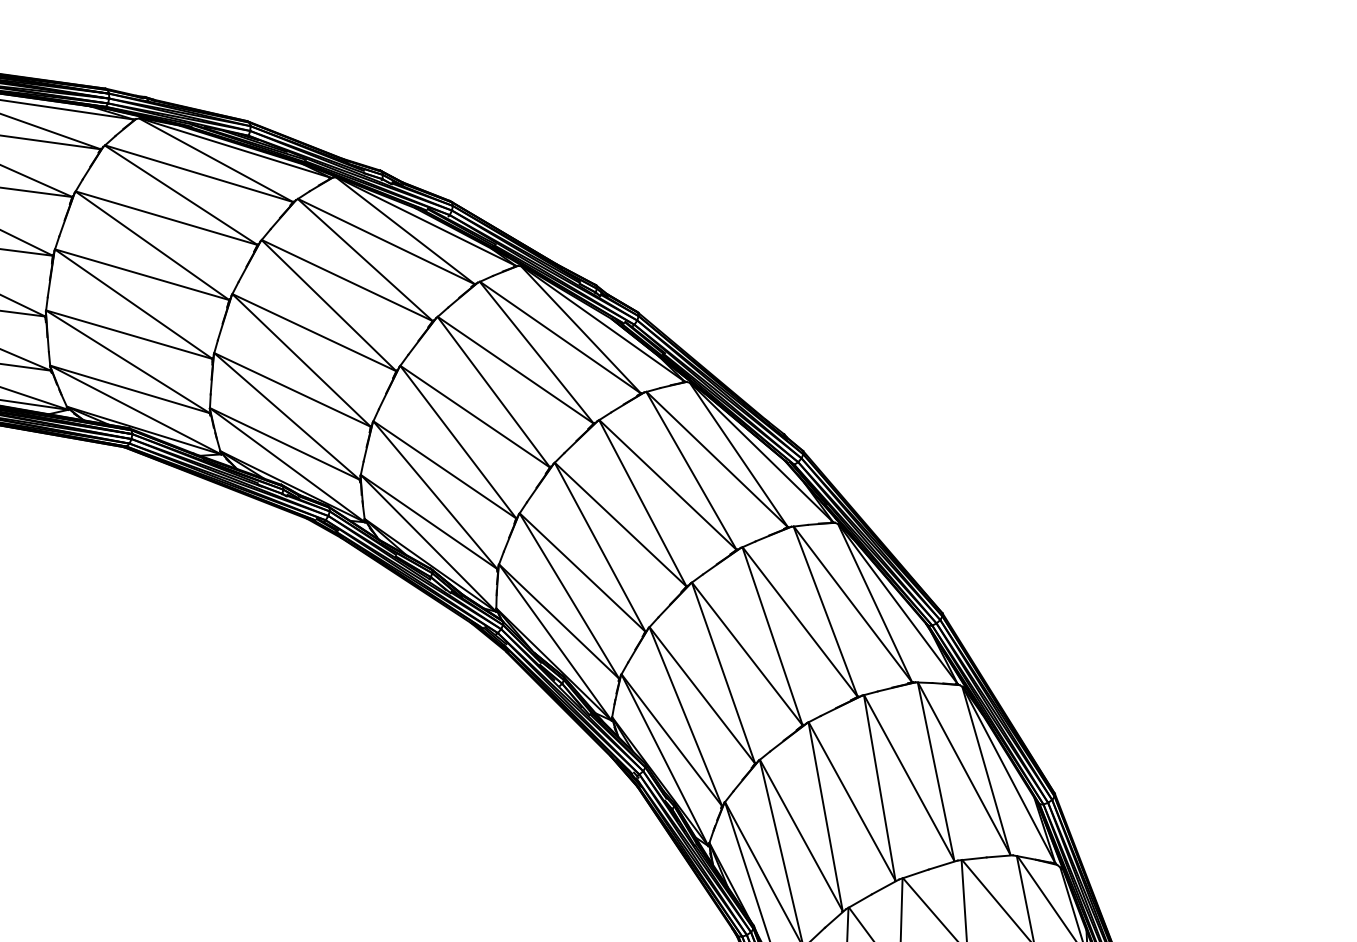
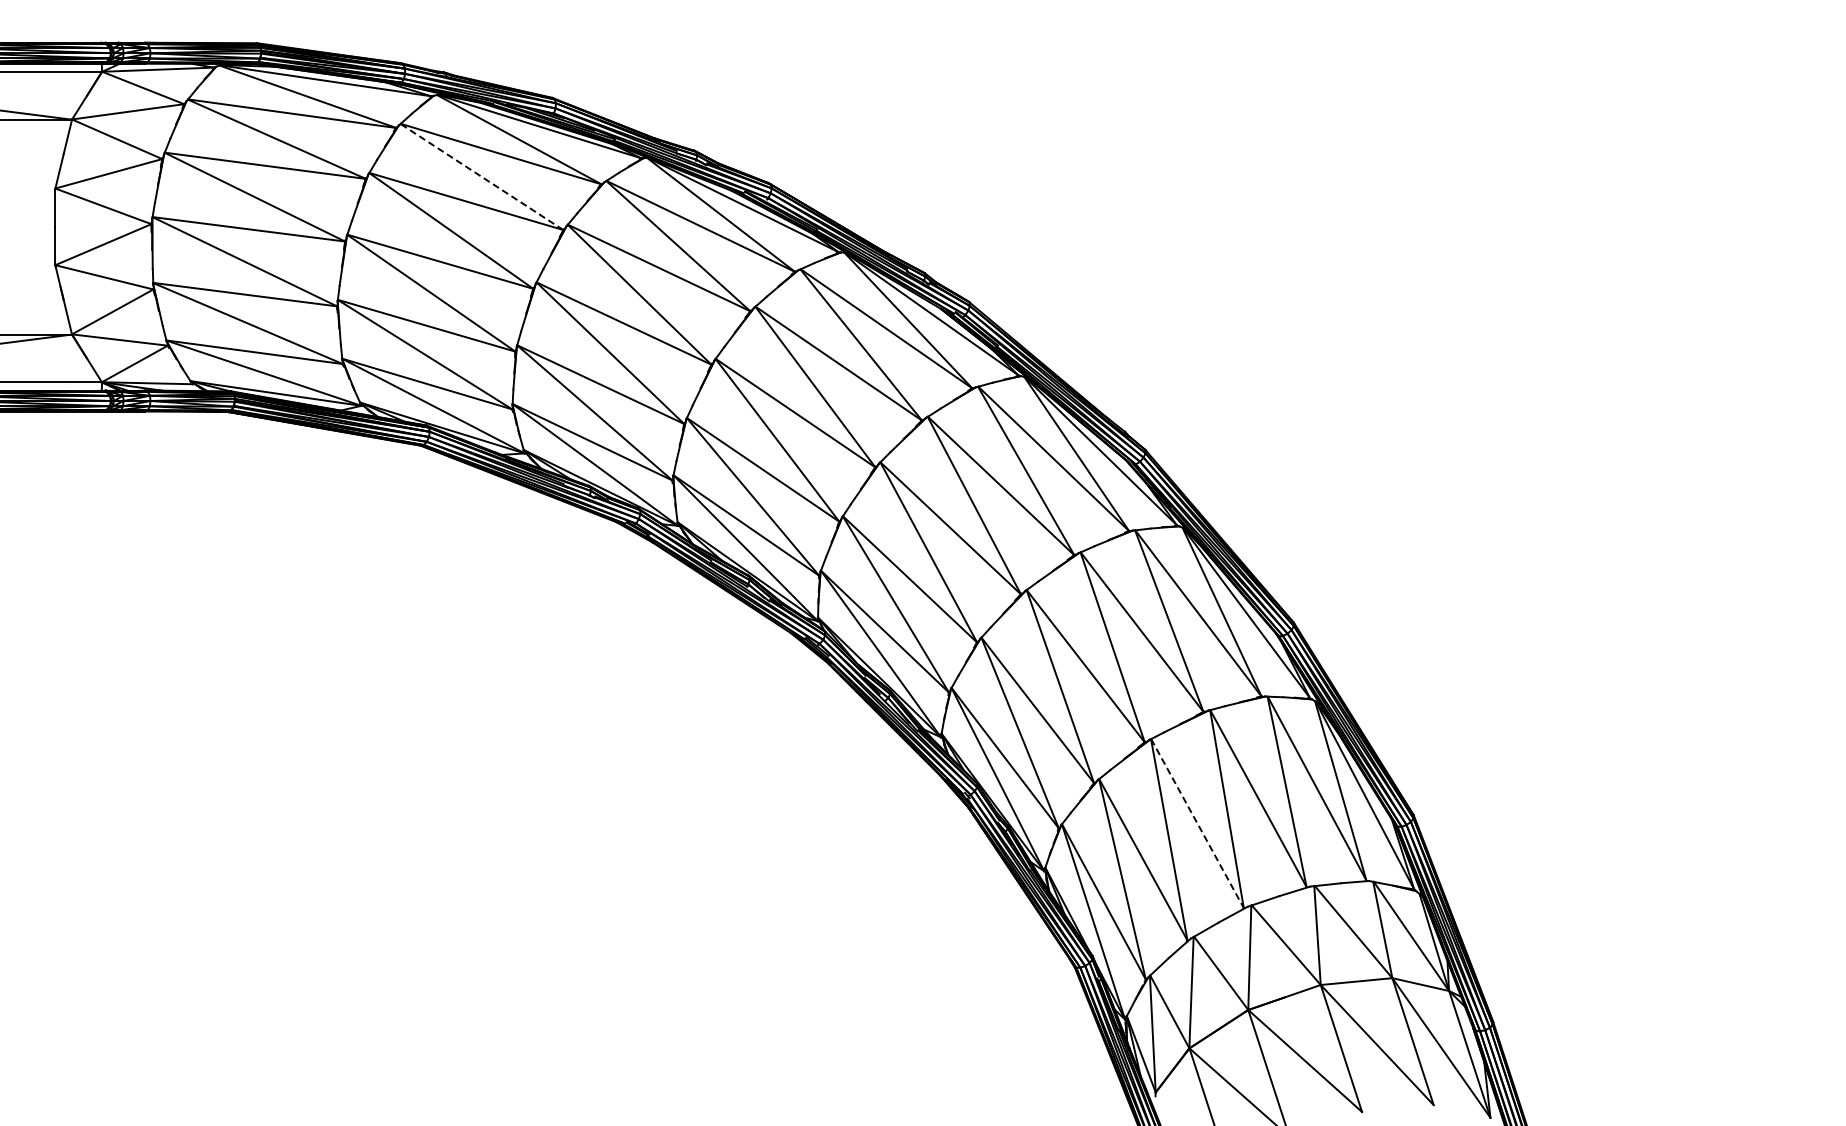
line: (180, 194) -> (481, 176), solid -> dashed
line: (852, 802) -> (1197, 824), solid -> dashed

